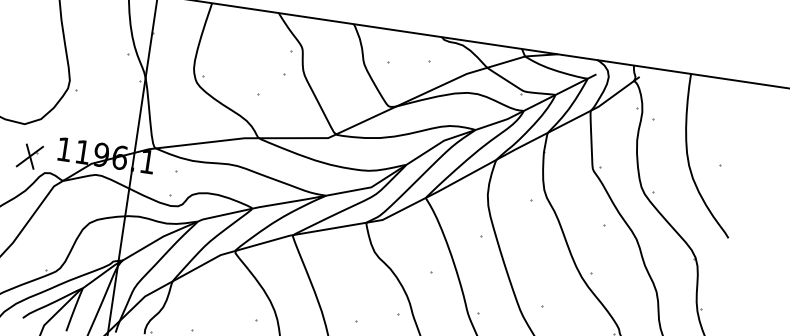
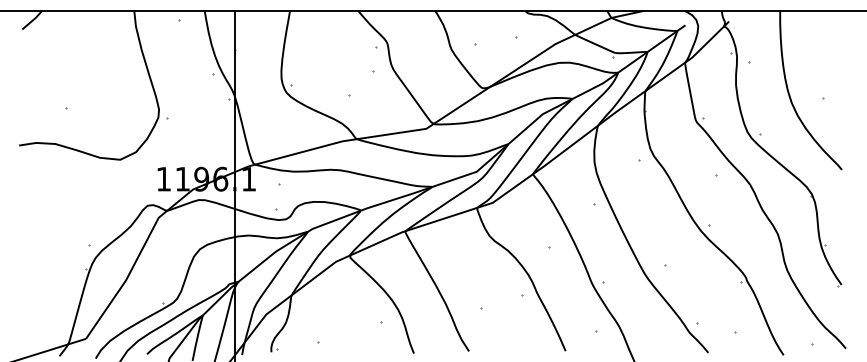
part: (29, 156) -> (129, 191), removed

